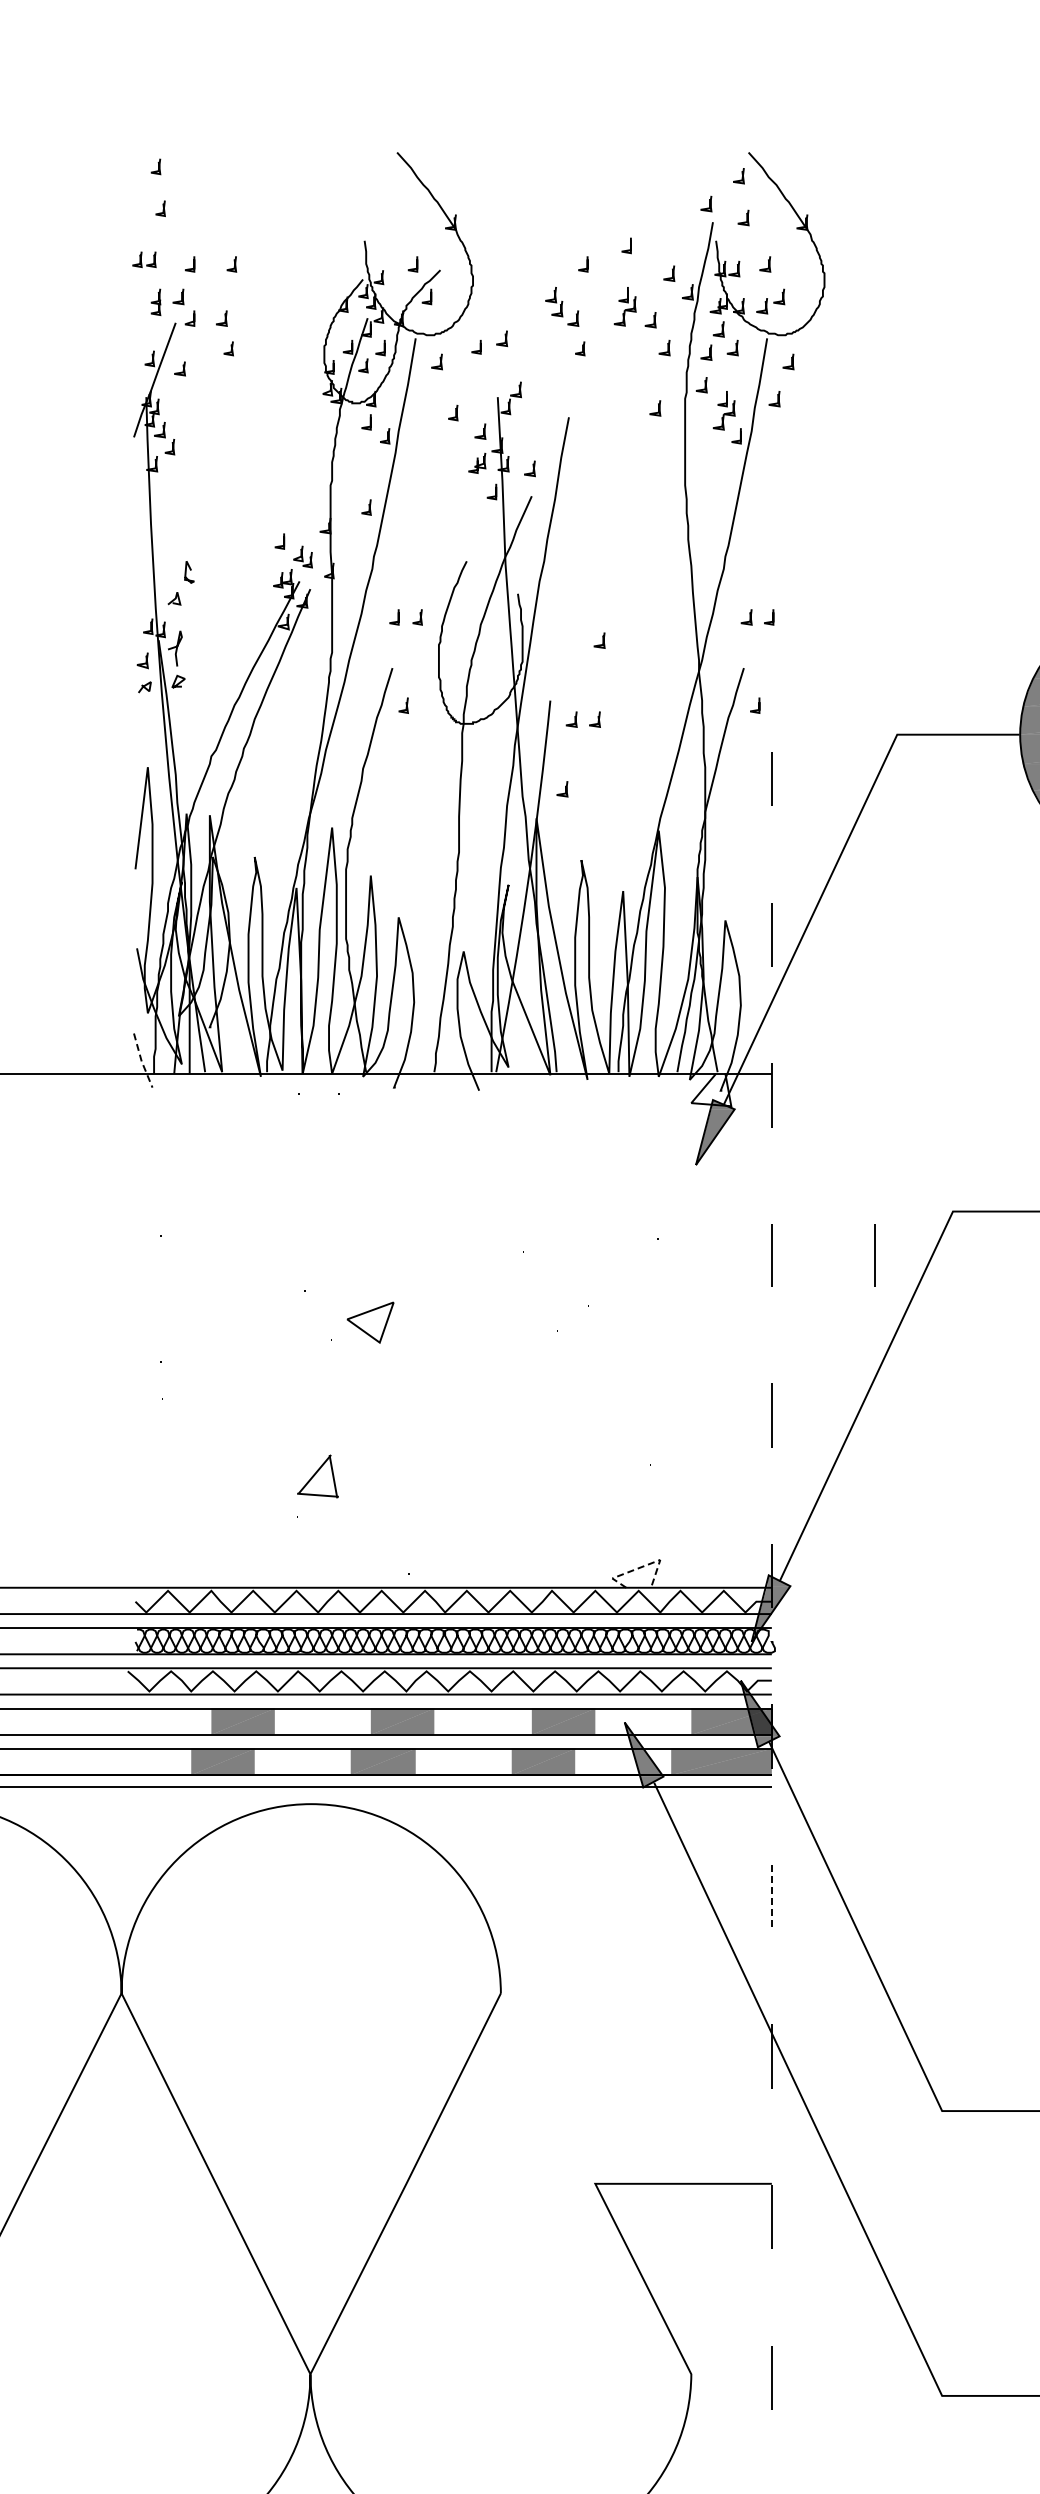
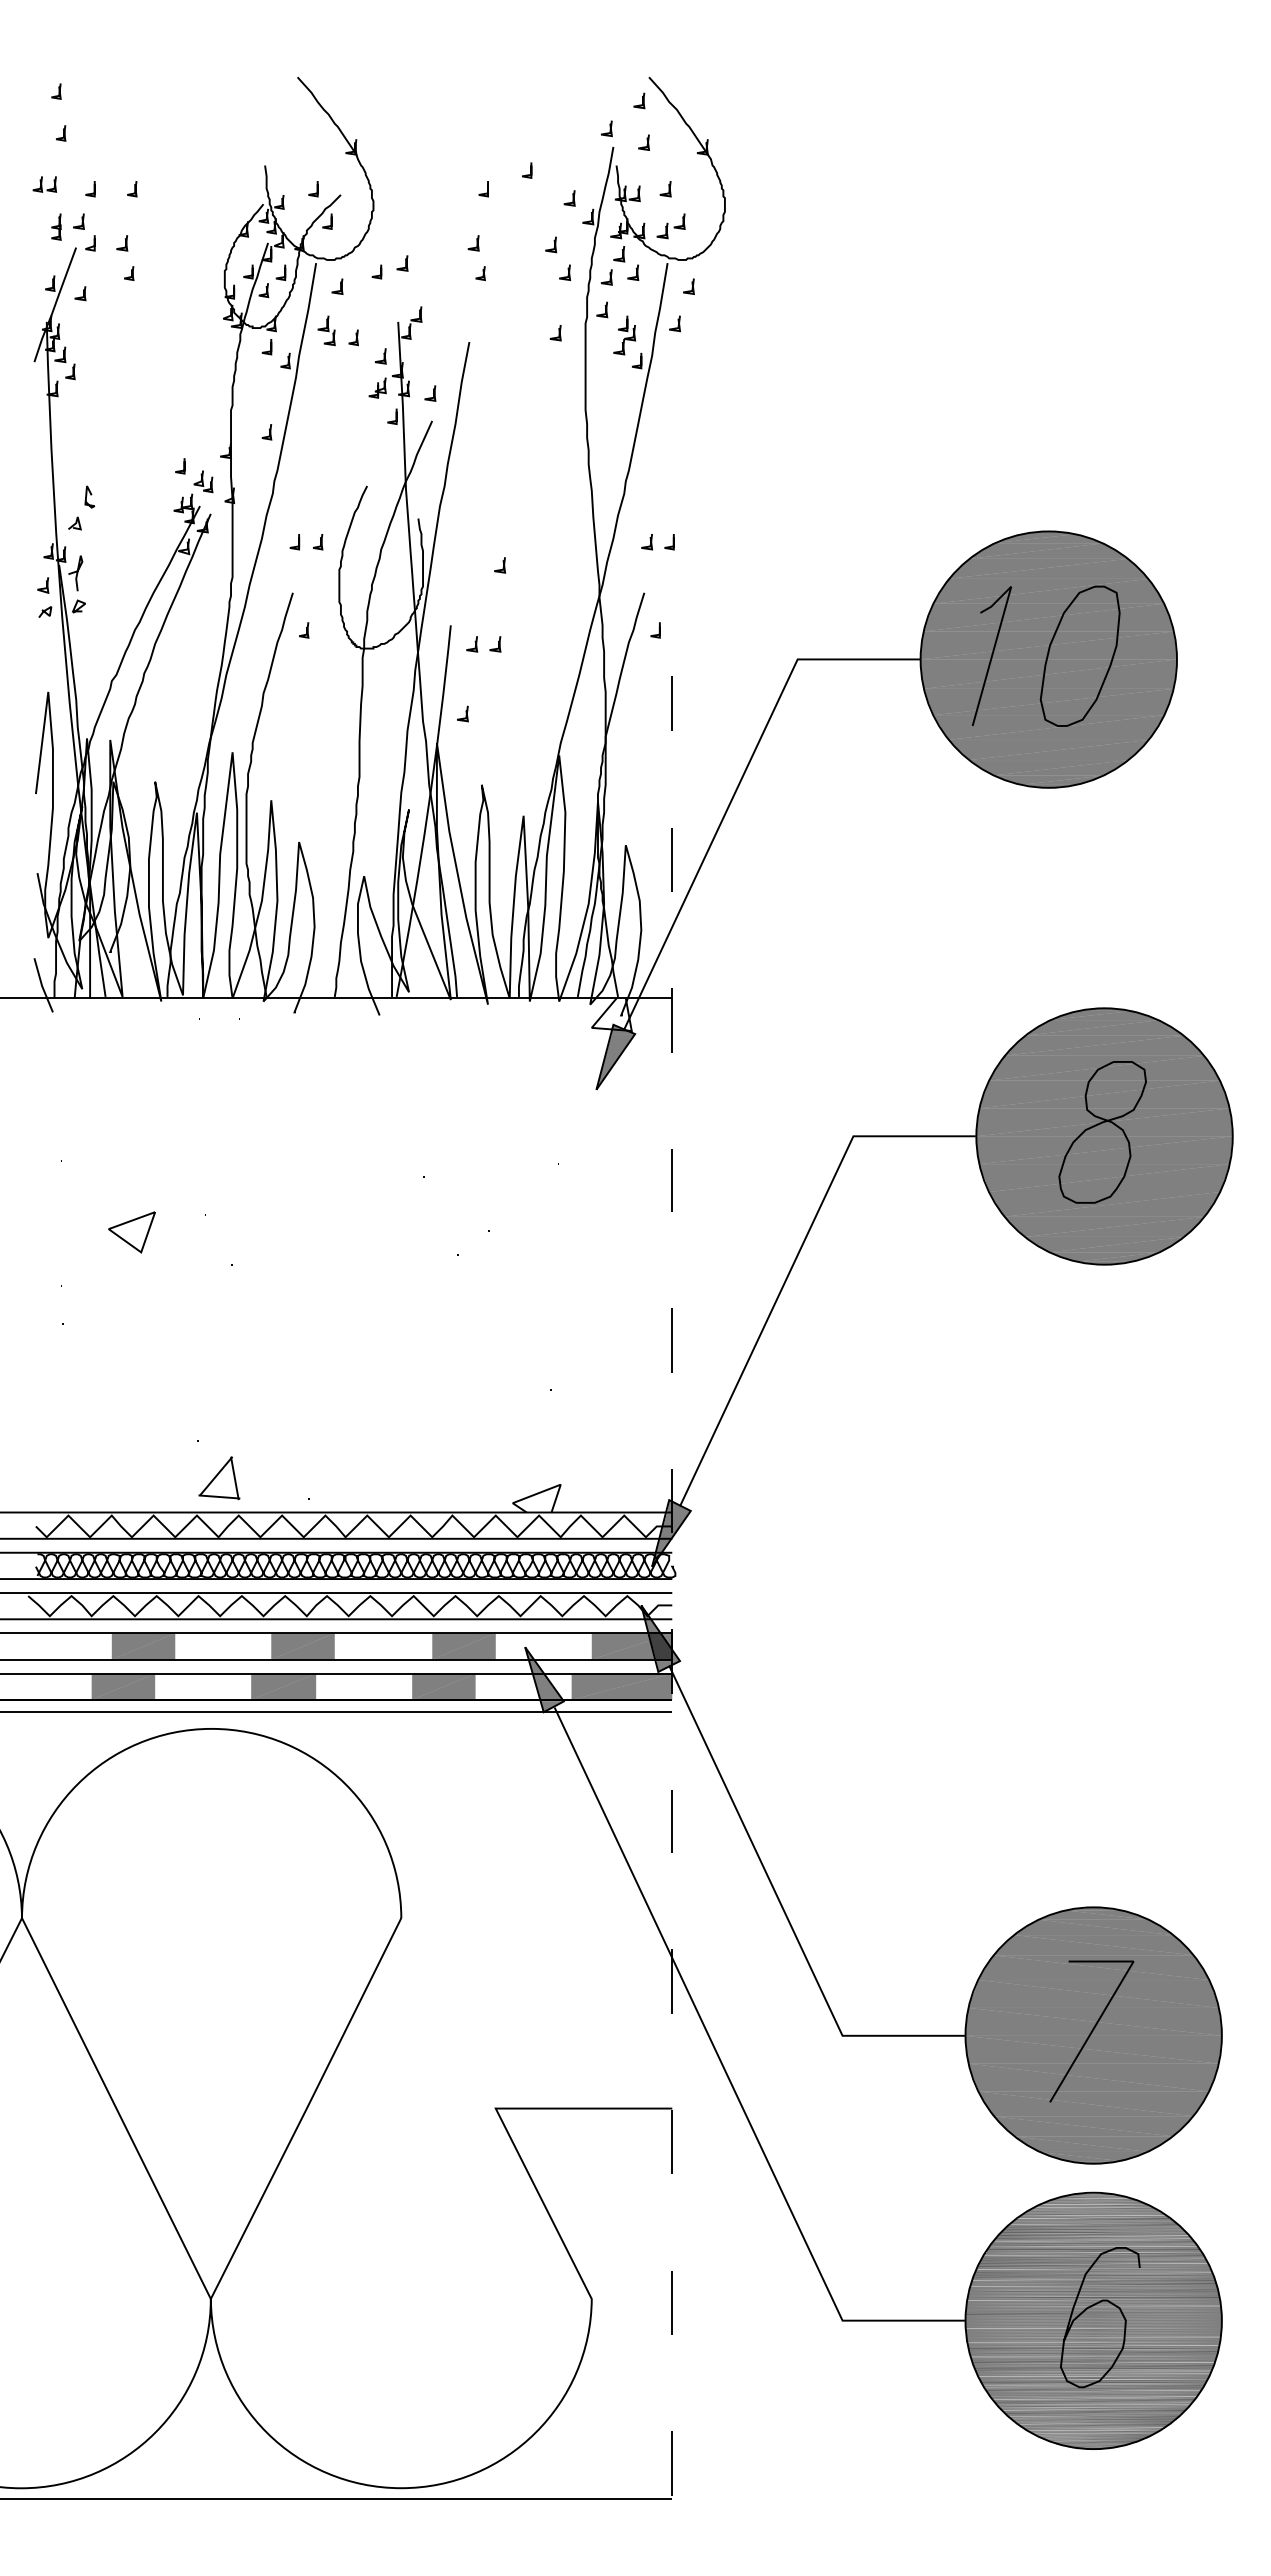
part: (554, 301) -> (326, 330), moved
part: (625, 306) -> (525, 231), removed
line: (142, 1061) -> (42, 986), dashed -> solid
line: (874, 1255) -> (774, 1180), removed
part: (370, 1322) -> (131, 1232), moved
part: (318, 1476) -> (219, 1478), moved
line: (643, 1566) -> (543, 1491), dashed -> solid
line: (772, 1896) -> (672, 1821), dashed -> solid

